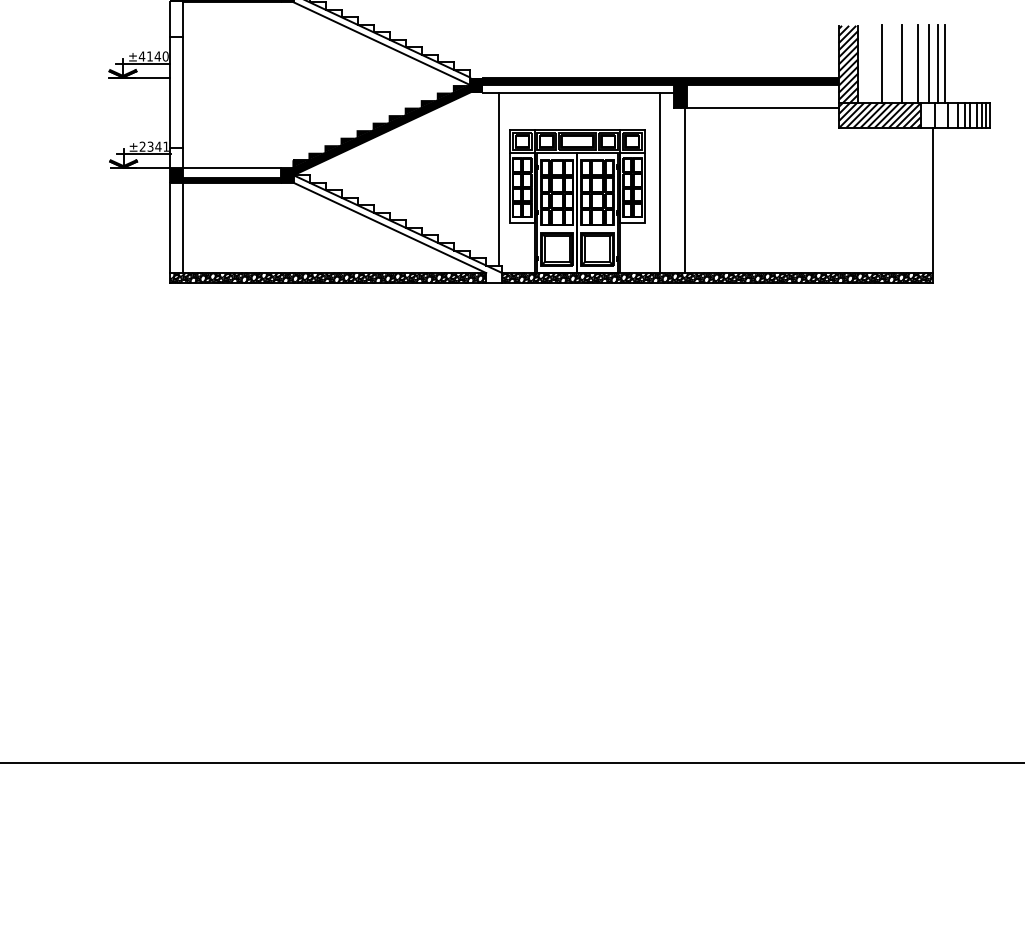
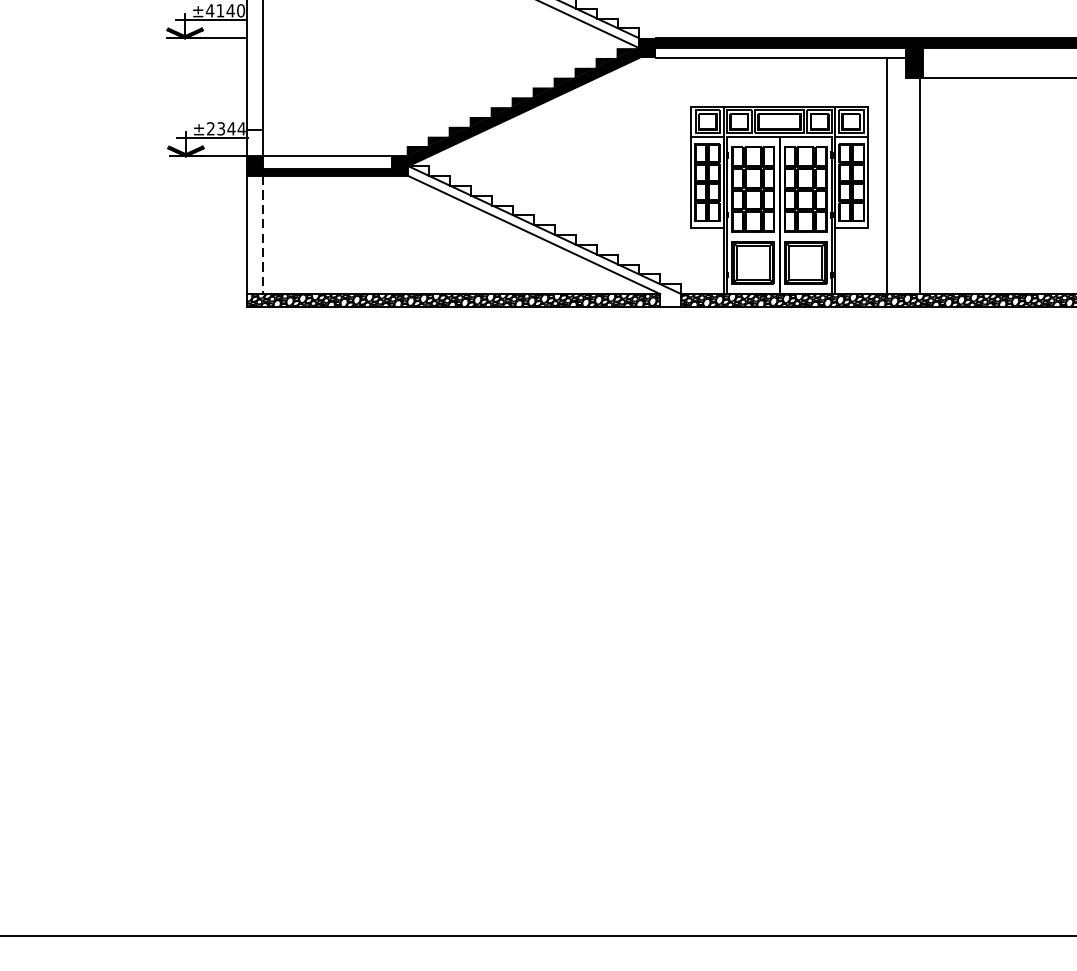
text: (165, 146) -> (240, 128), ±2341 -> ±2344
line: (498, 178) -> (676, 170), removed
line: (182, 228) -> (262, 235), solid -> dashed

